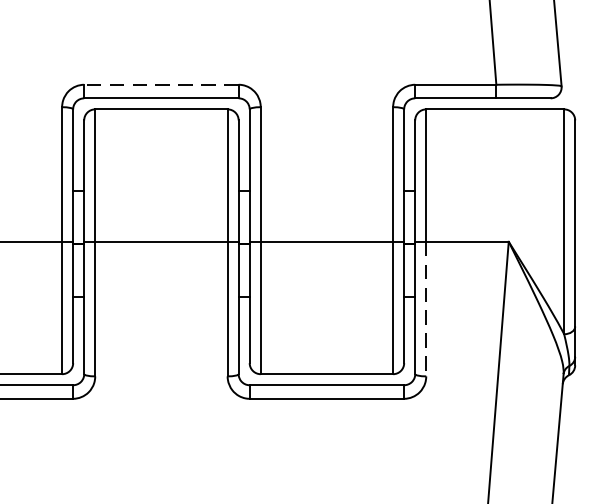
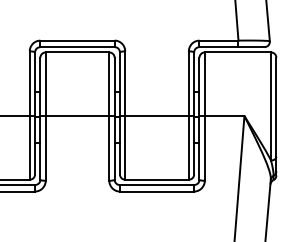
line: (161, 84) -> (77, 40), dashed -> solid
line: (425, 309) -> (204, 148), dashed -> solid

